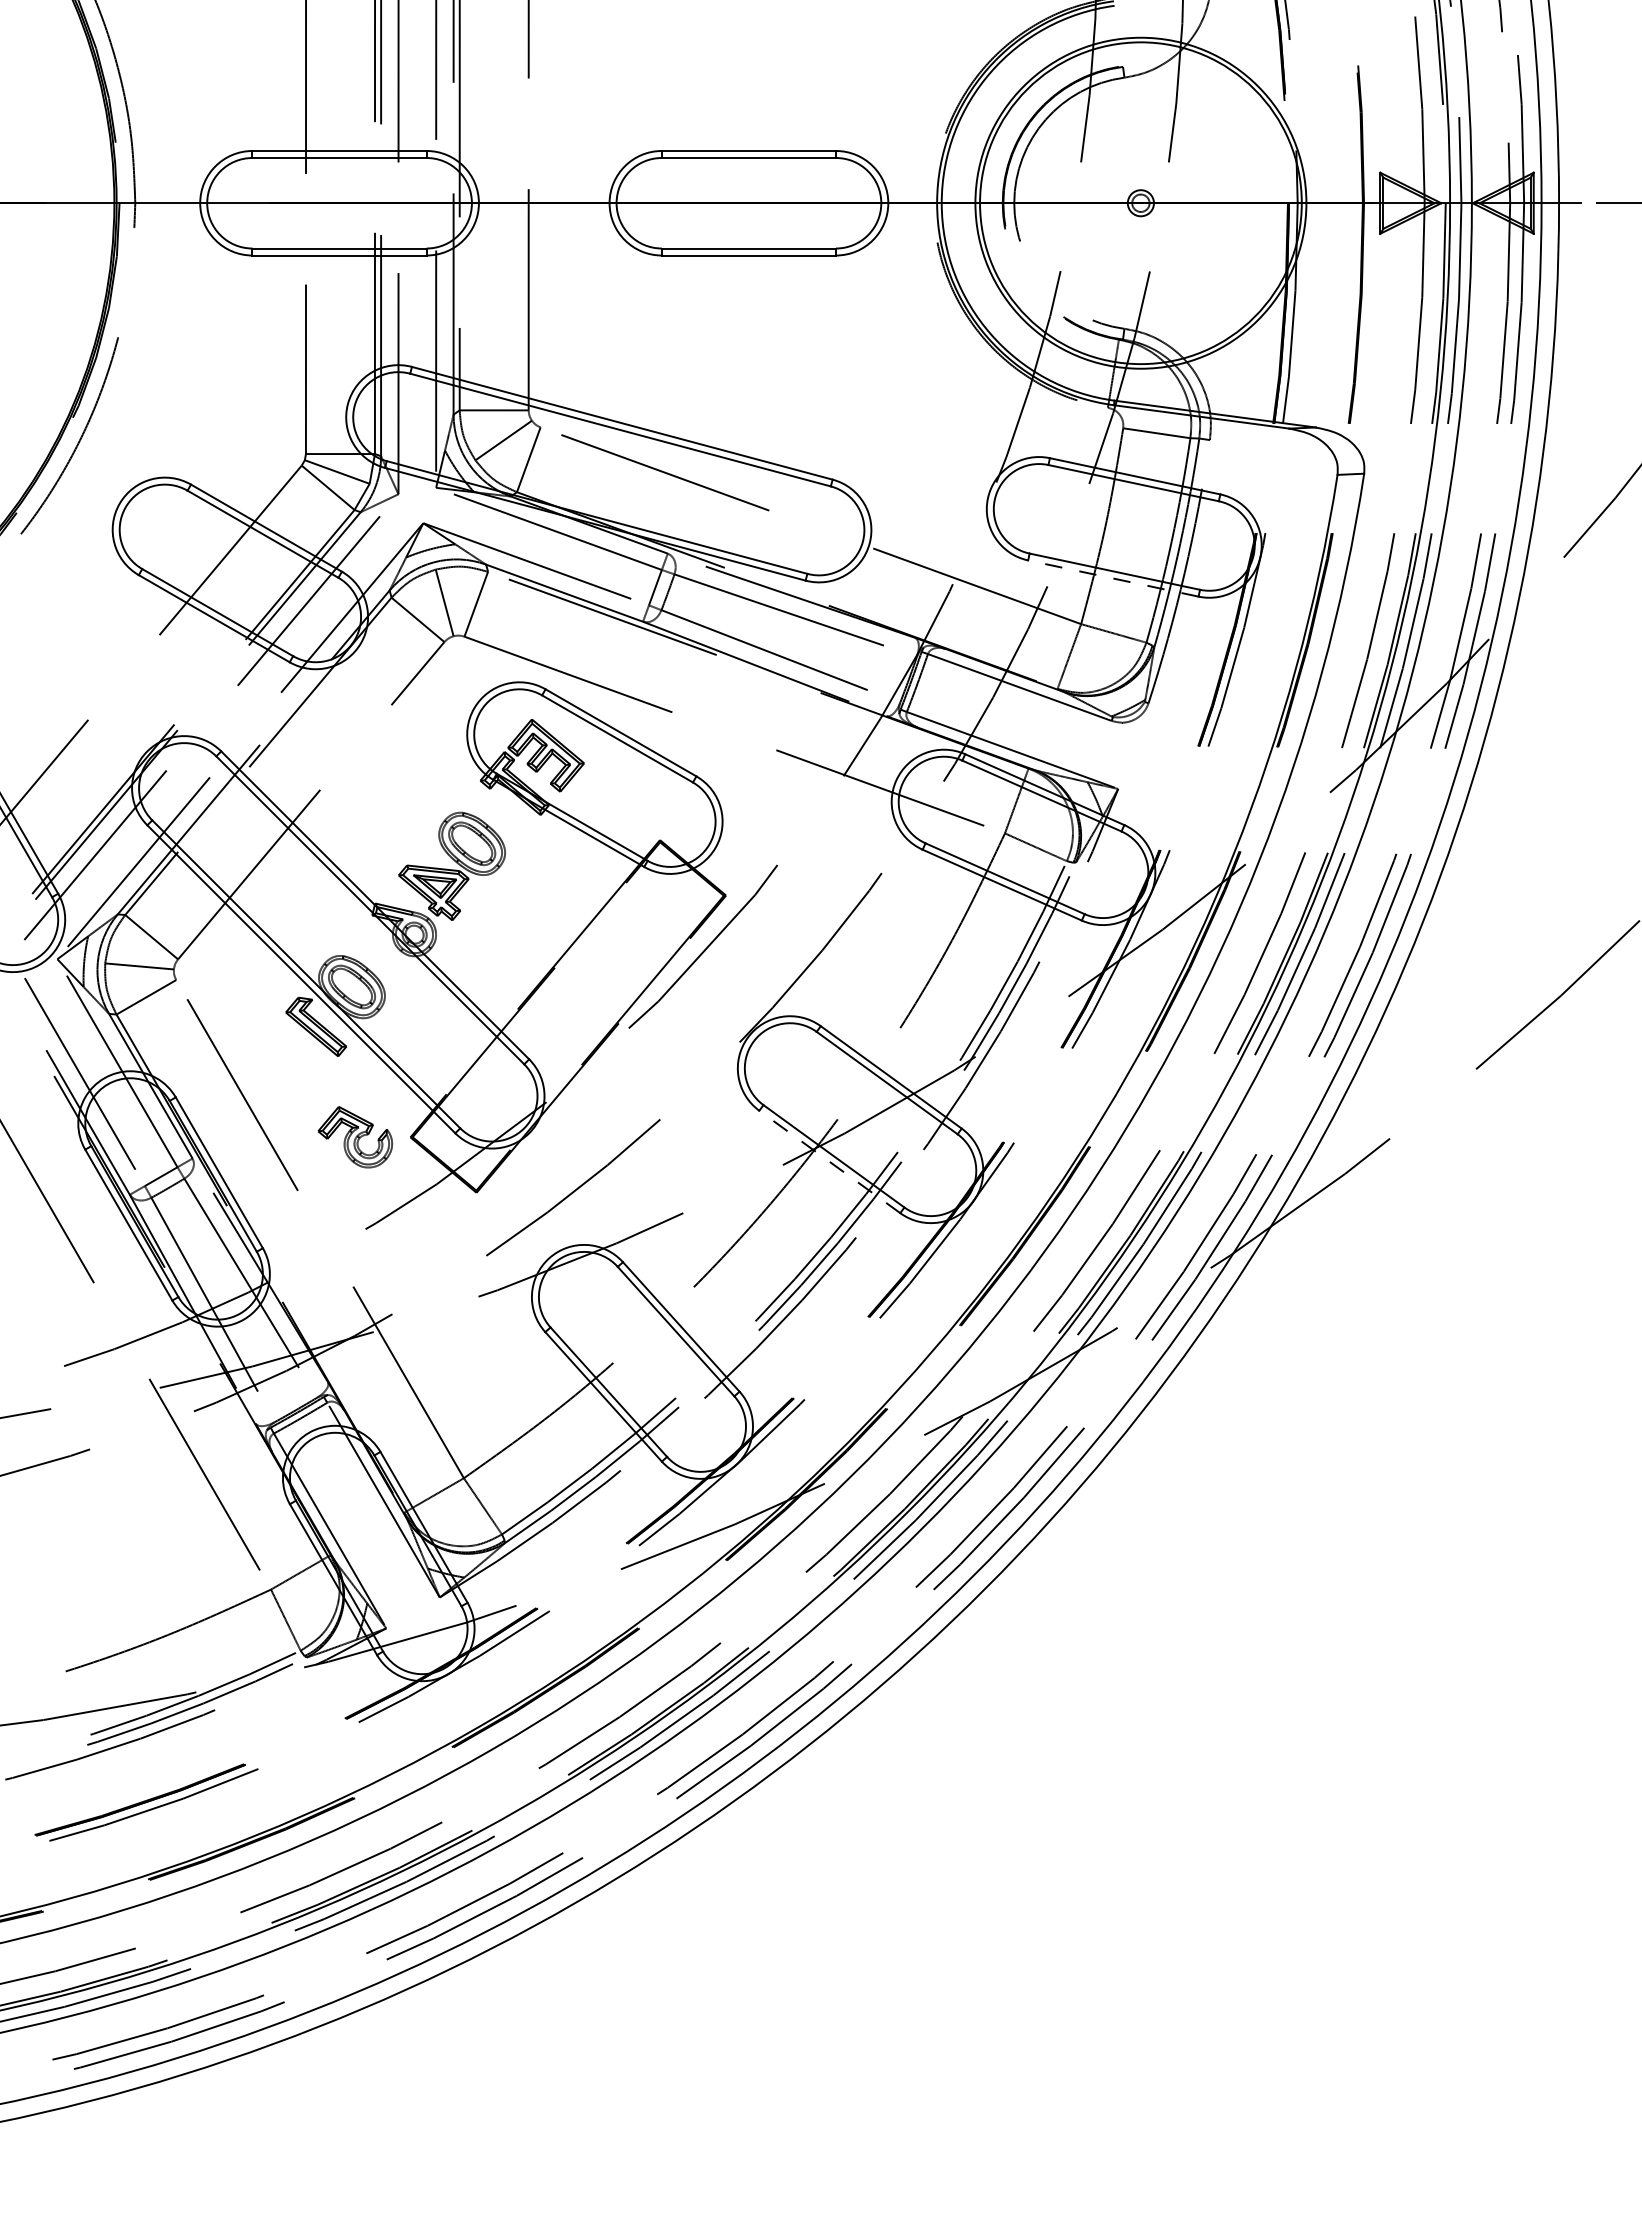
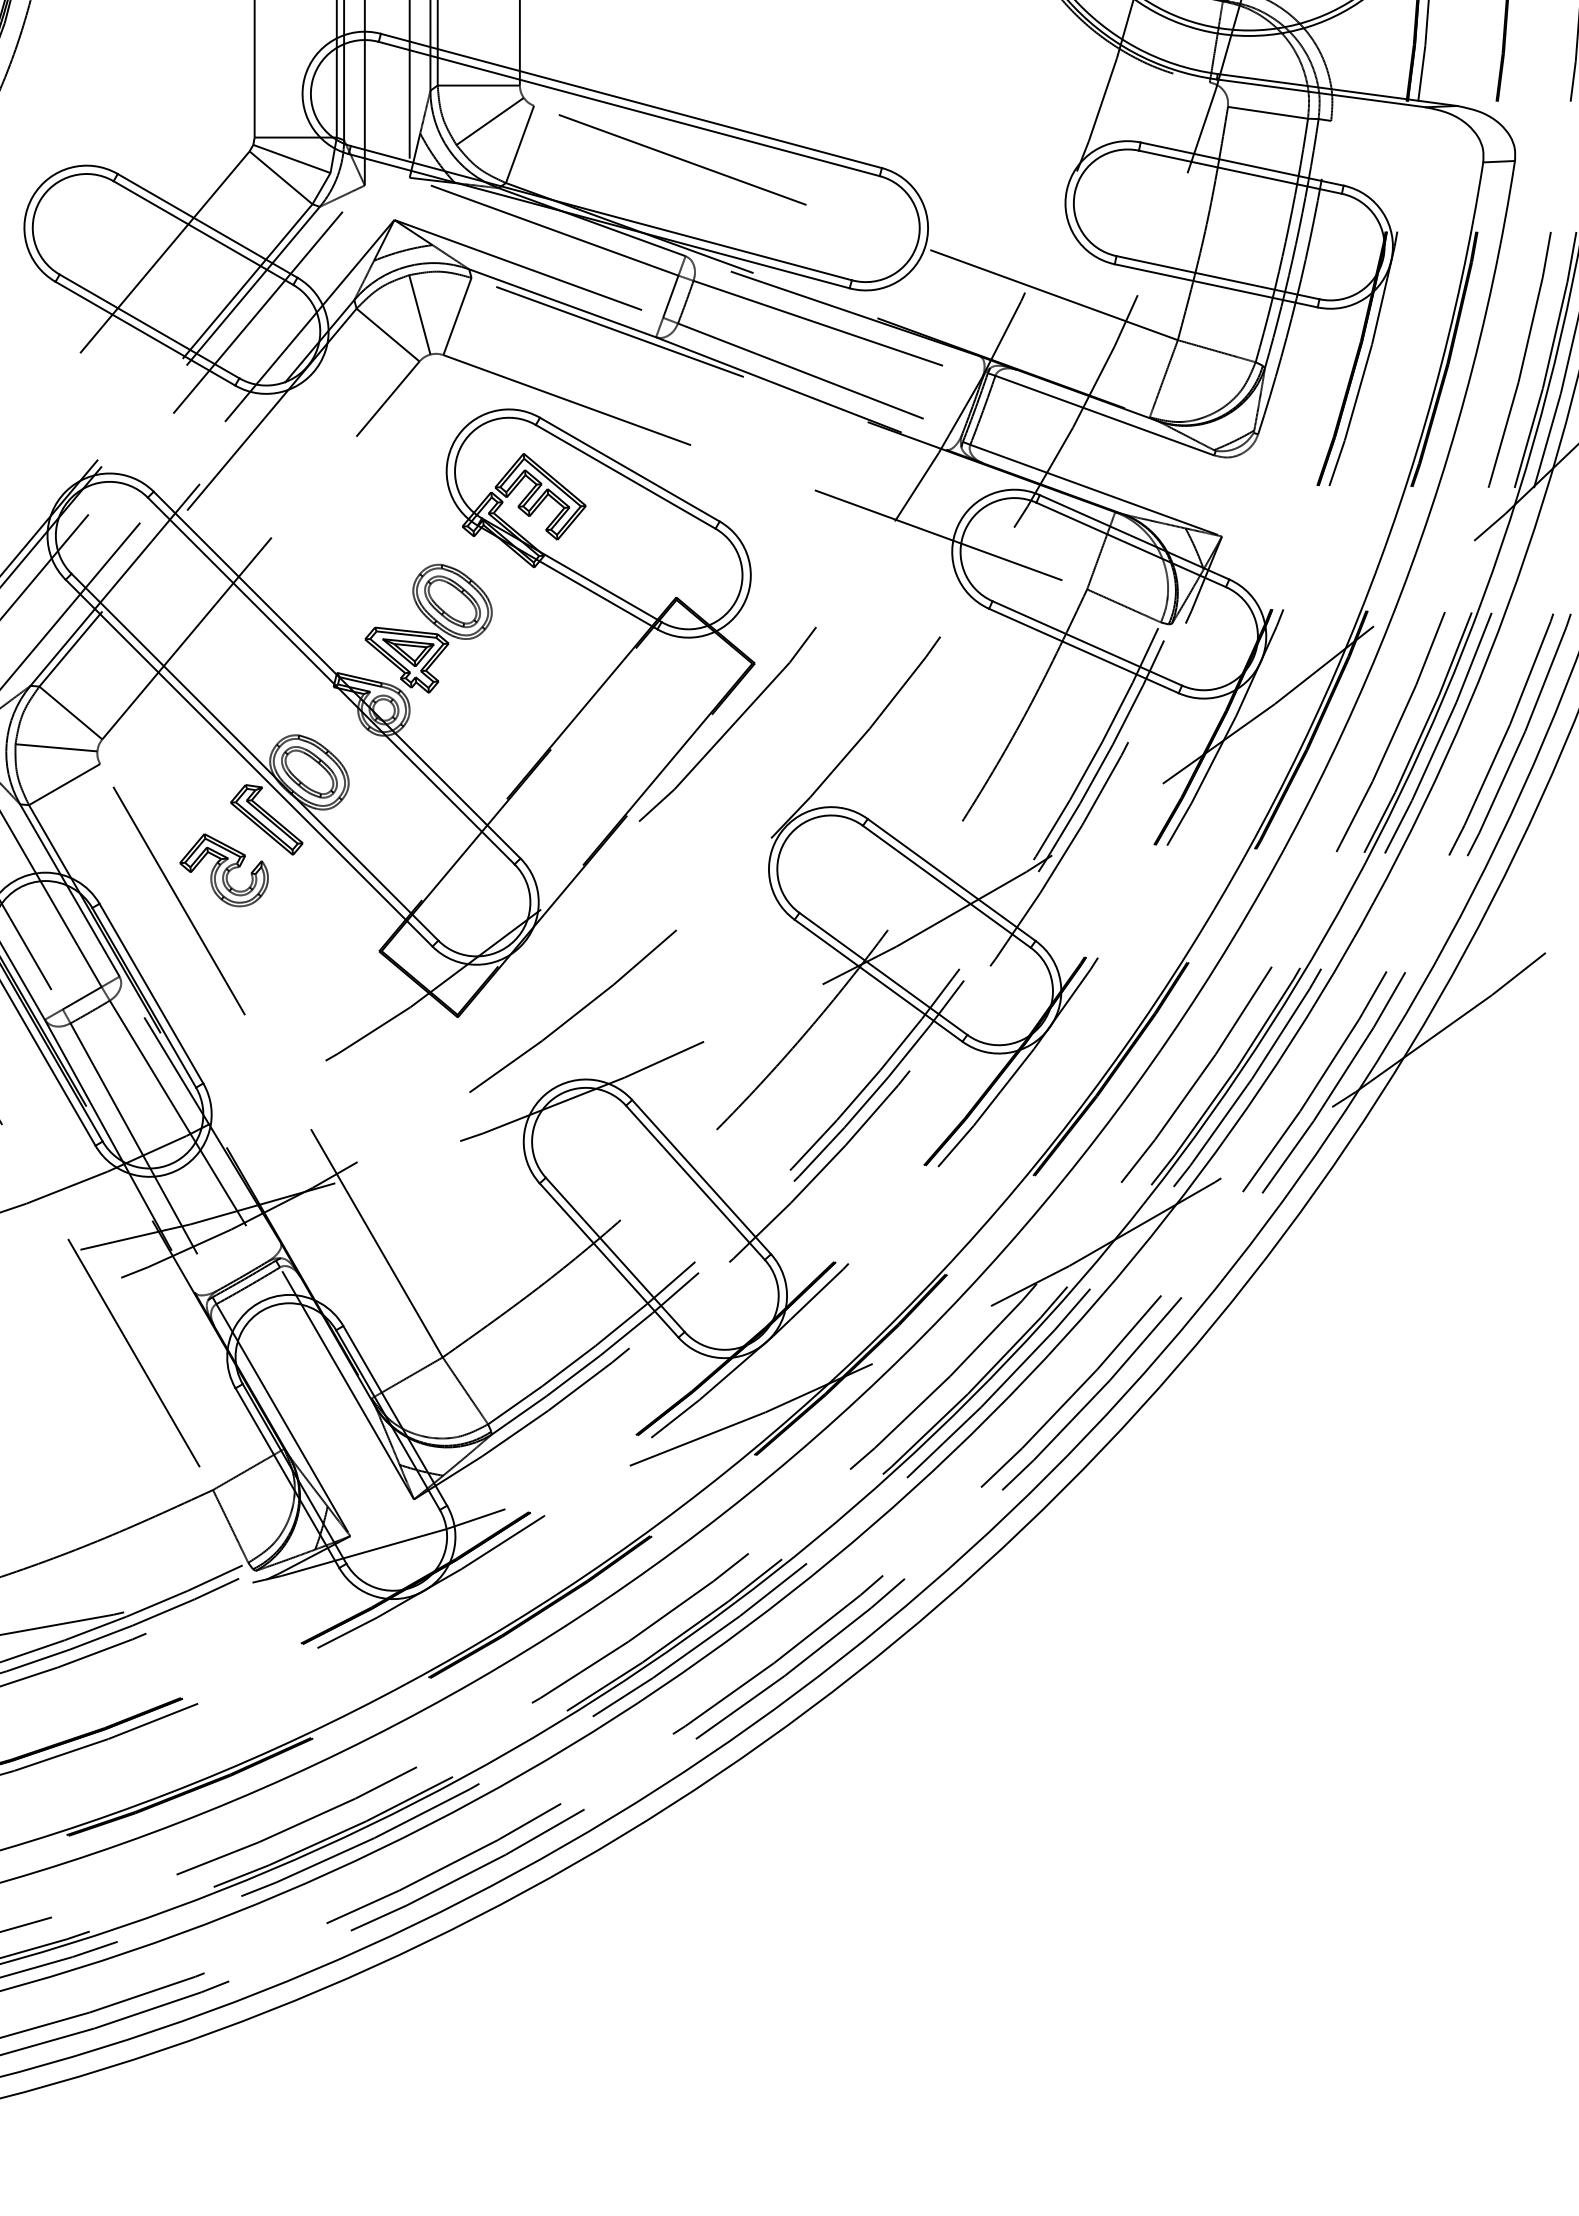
line: (1112, 578) -> (1215, 285), dashed -> solid
part: (355, 1137) -> (224, 870), moved
line: (829, 1161) -> (878, 980), dashed -> solid

